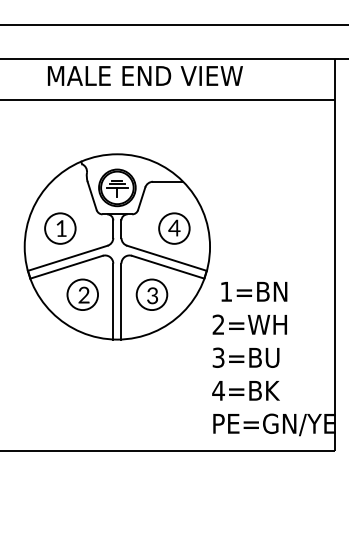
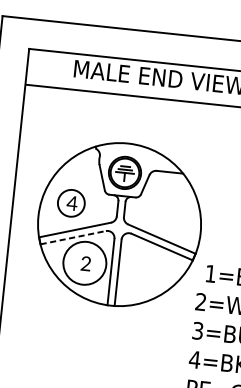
text: (61, 228) -> (72, 203), 1 -> 4
part: (174, 228) -> (171, 213), removed
line: (66, 267) -> (73, 237), solid -> dashed
circle: (82, 294) -> (84, 263), size x1.6
part: (151, 294) -> (145, 269), removed

